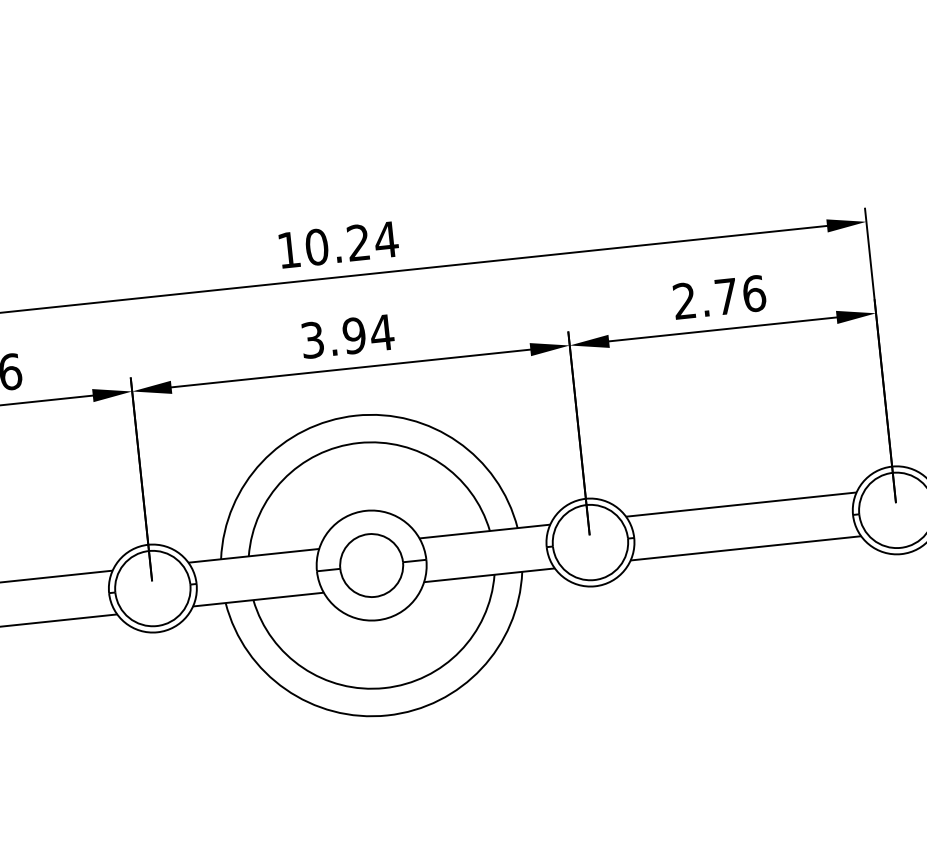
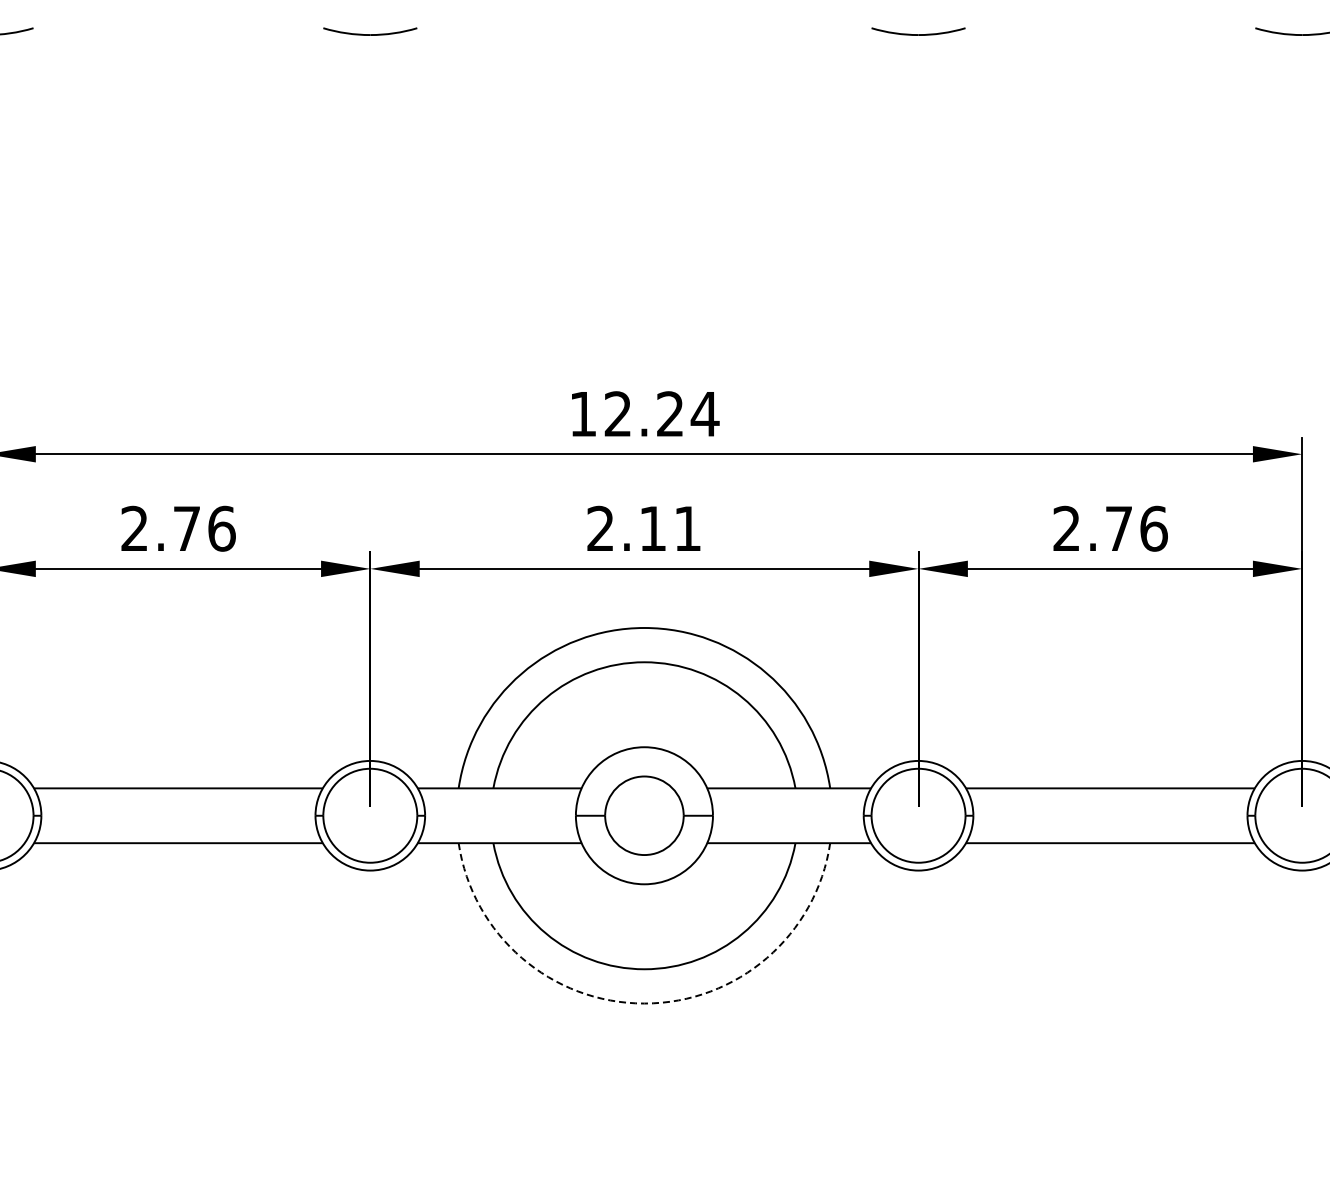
text: (316, 247) -> (617, 414), 10.24 -> 12.24
text: (347, 336) -> (644, 528), 3.94 -> 2.11
arc: (387, 715) -> (644, 1003), solid -> dashed

